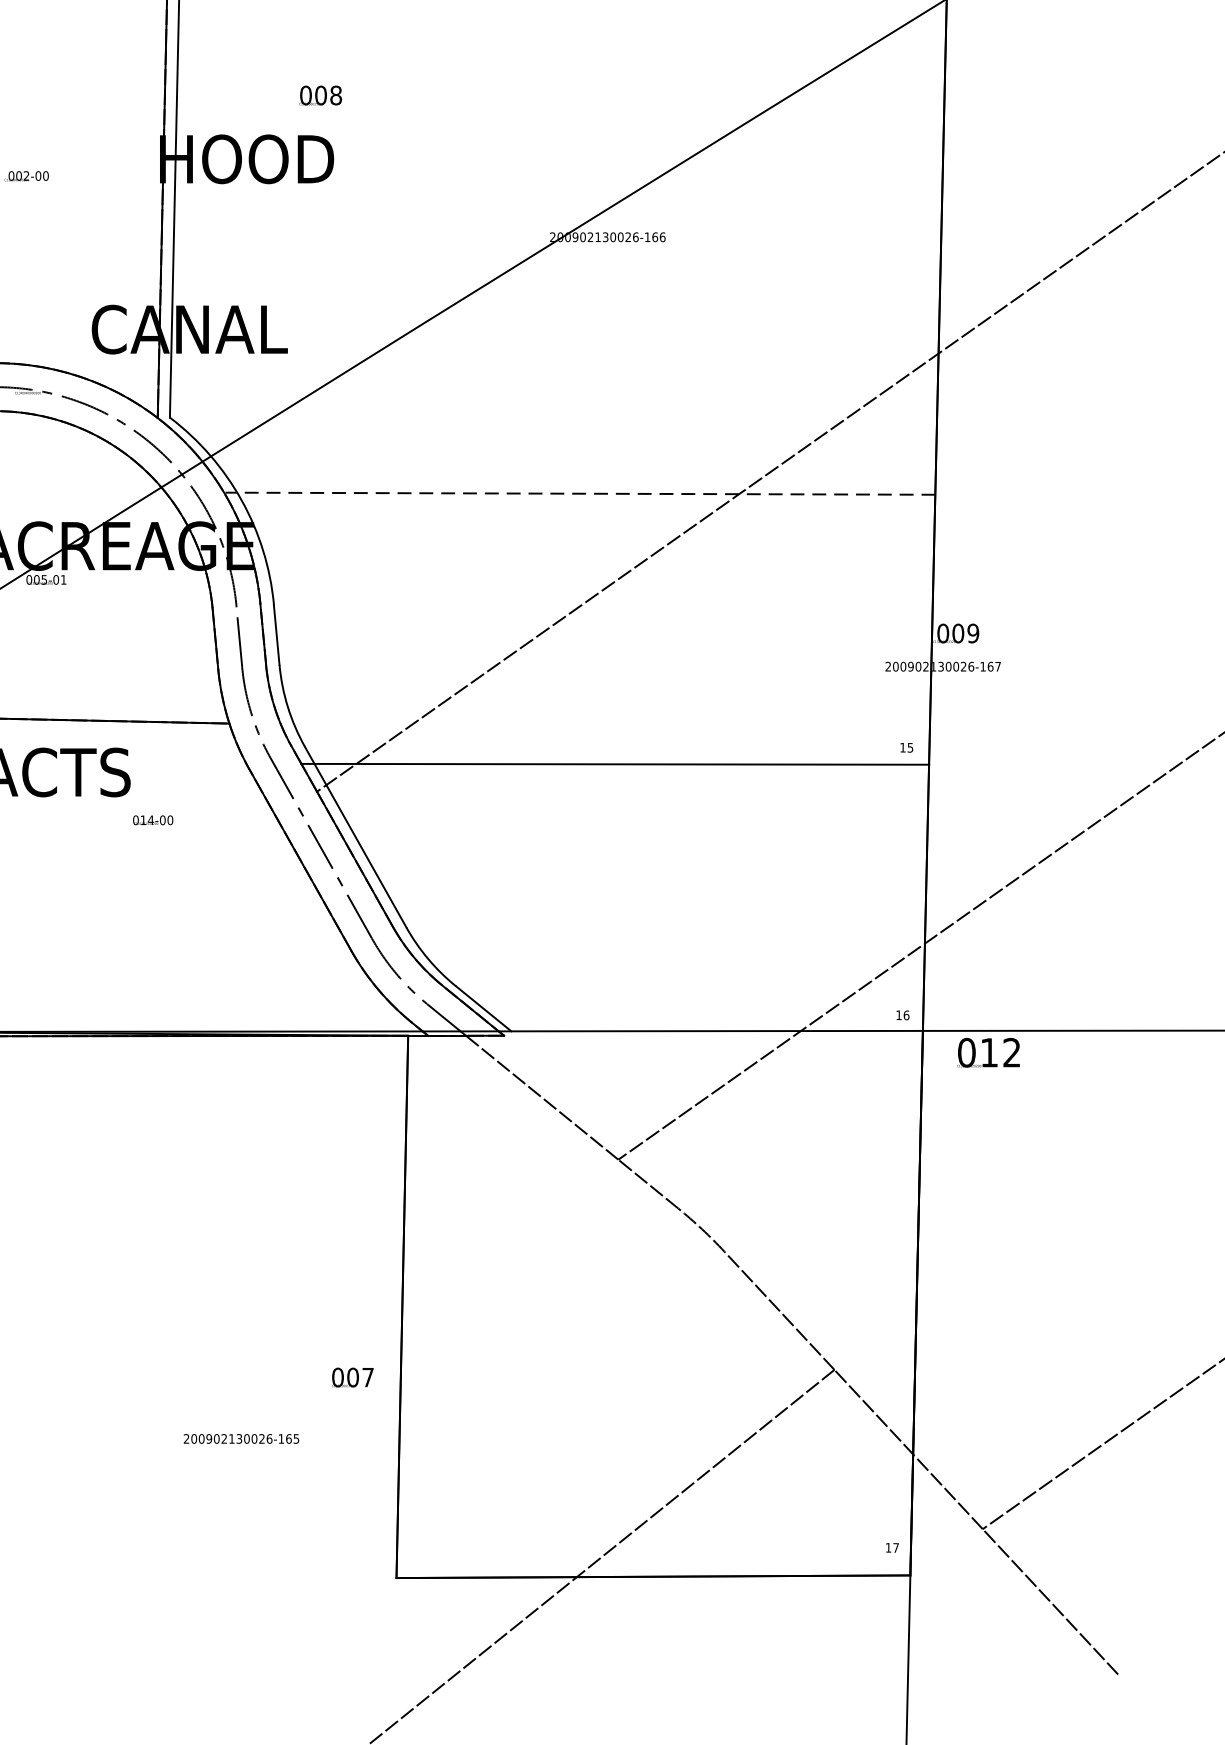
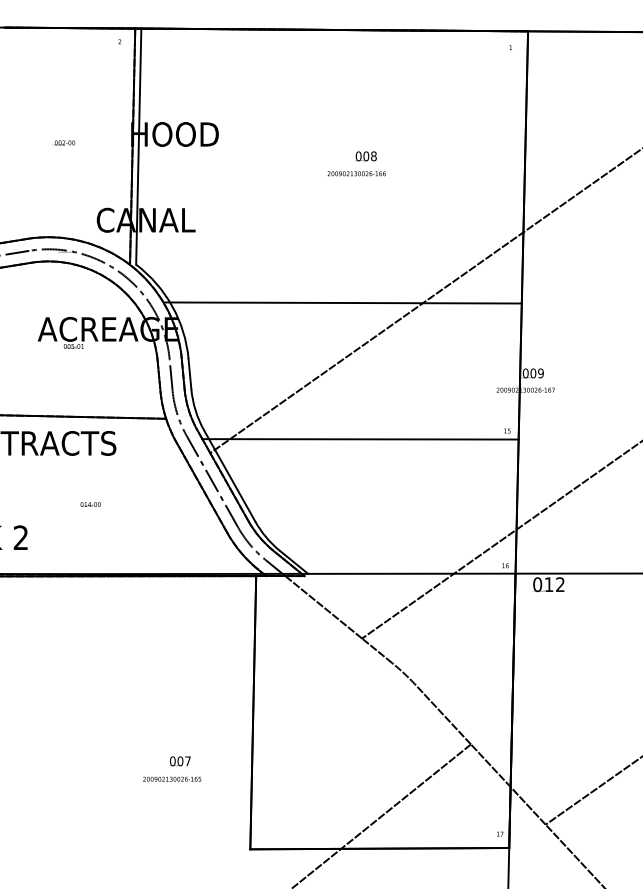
text: (319, 95) -> (365, 156), moved
line: (579, 492) -> (342, 302), dashed -> solid
text: (152, 820) -> (90, 504), moved
text: (351, 1377) -> (179, 761), moved

